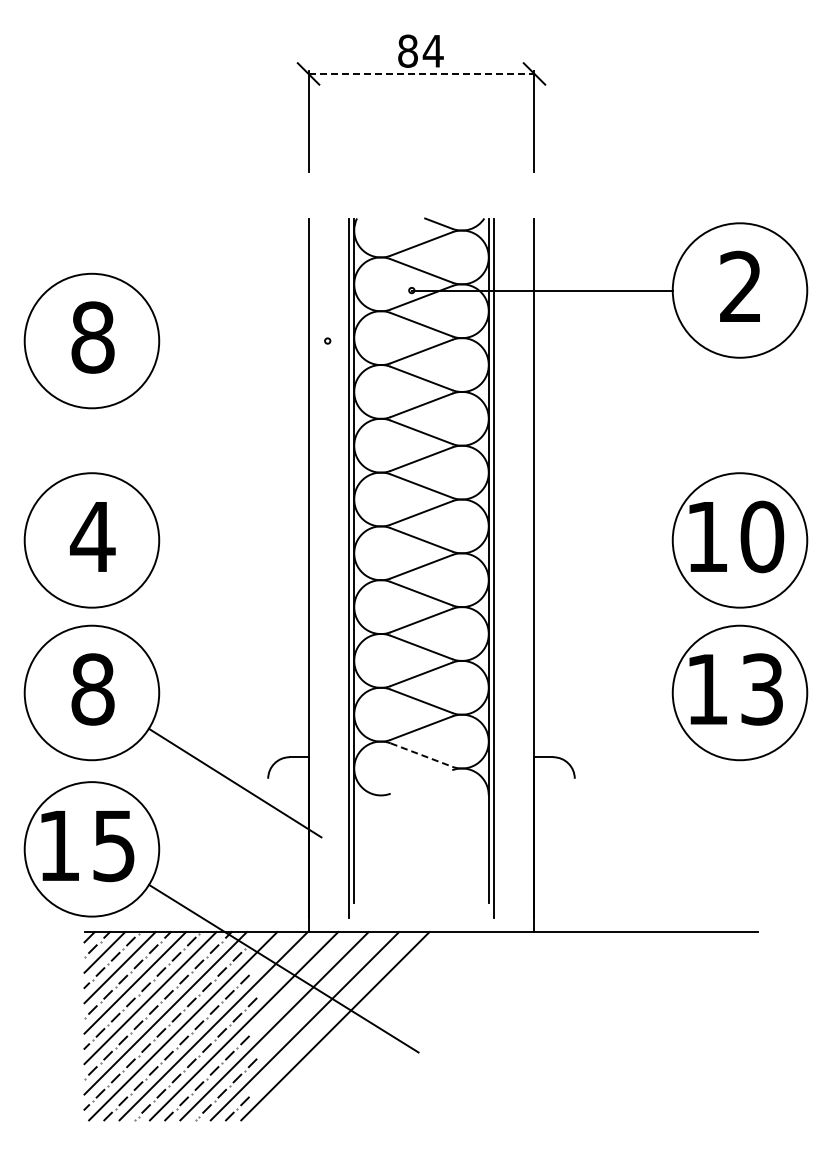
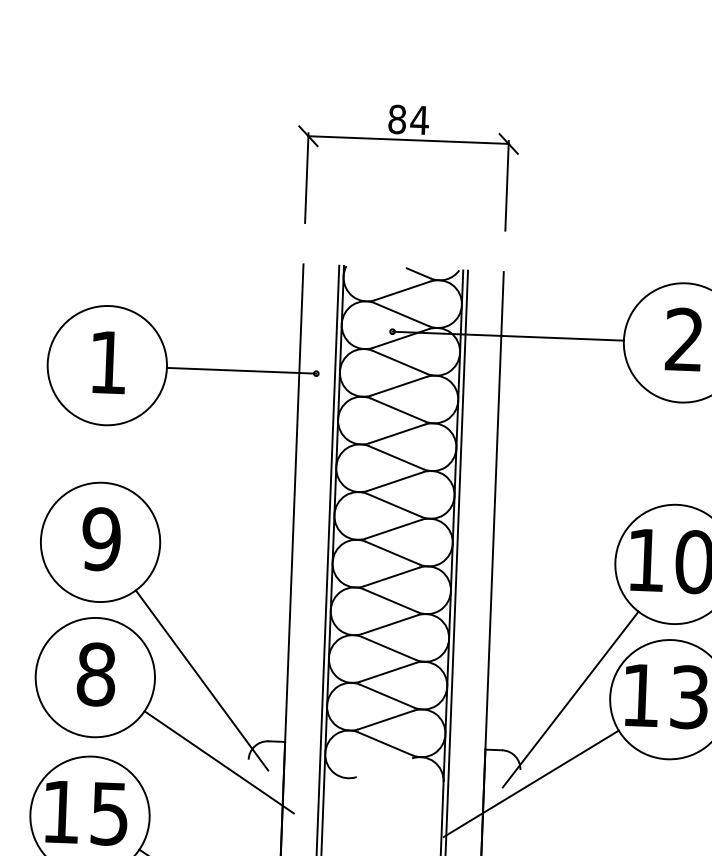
line: (421, 73) -> (408, 139), dashed -> solid
text: (92, 337) -> (107, 362), 8 -> 1
line: (243, 341) -> (241, 371), added
text: (92, 536) -> (101, 538), 4 -> 9
line: (211, 691) -> (201, 680), added
line: (628, 697) -> (570, 699), added
line: (421, 755) -> (385, 744), dashed -> solid
line: (587, 793) -> (531, 783), added

